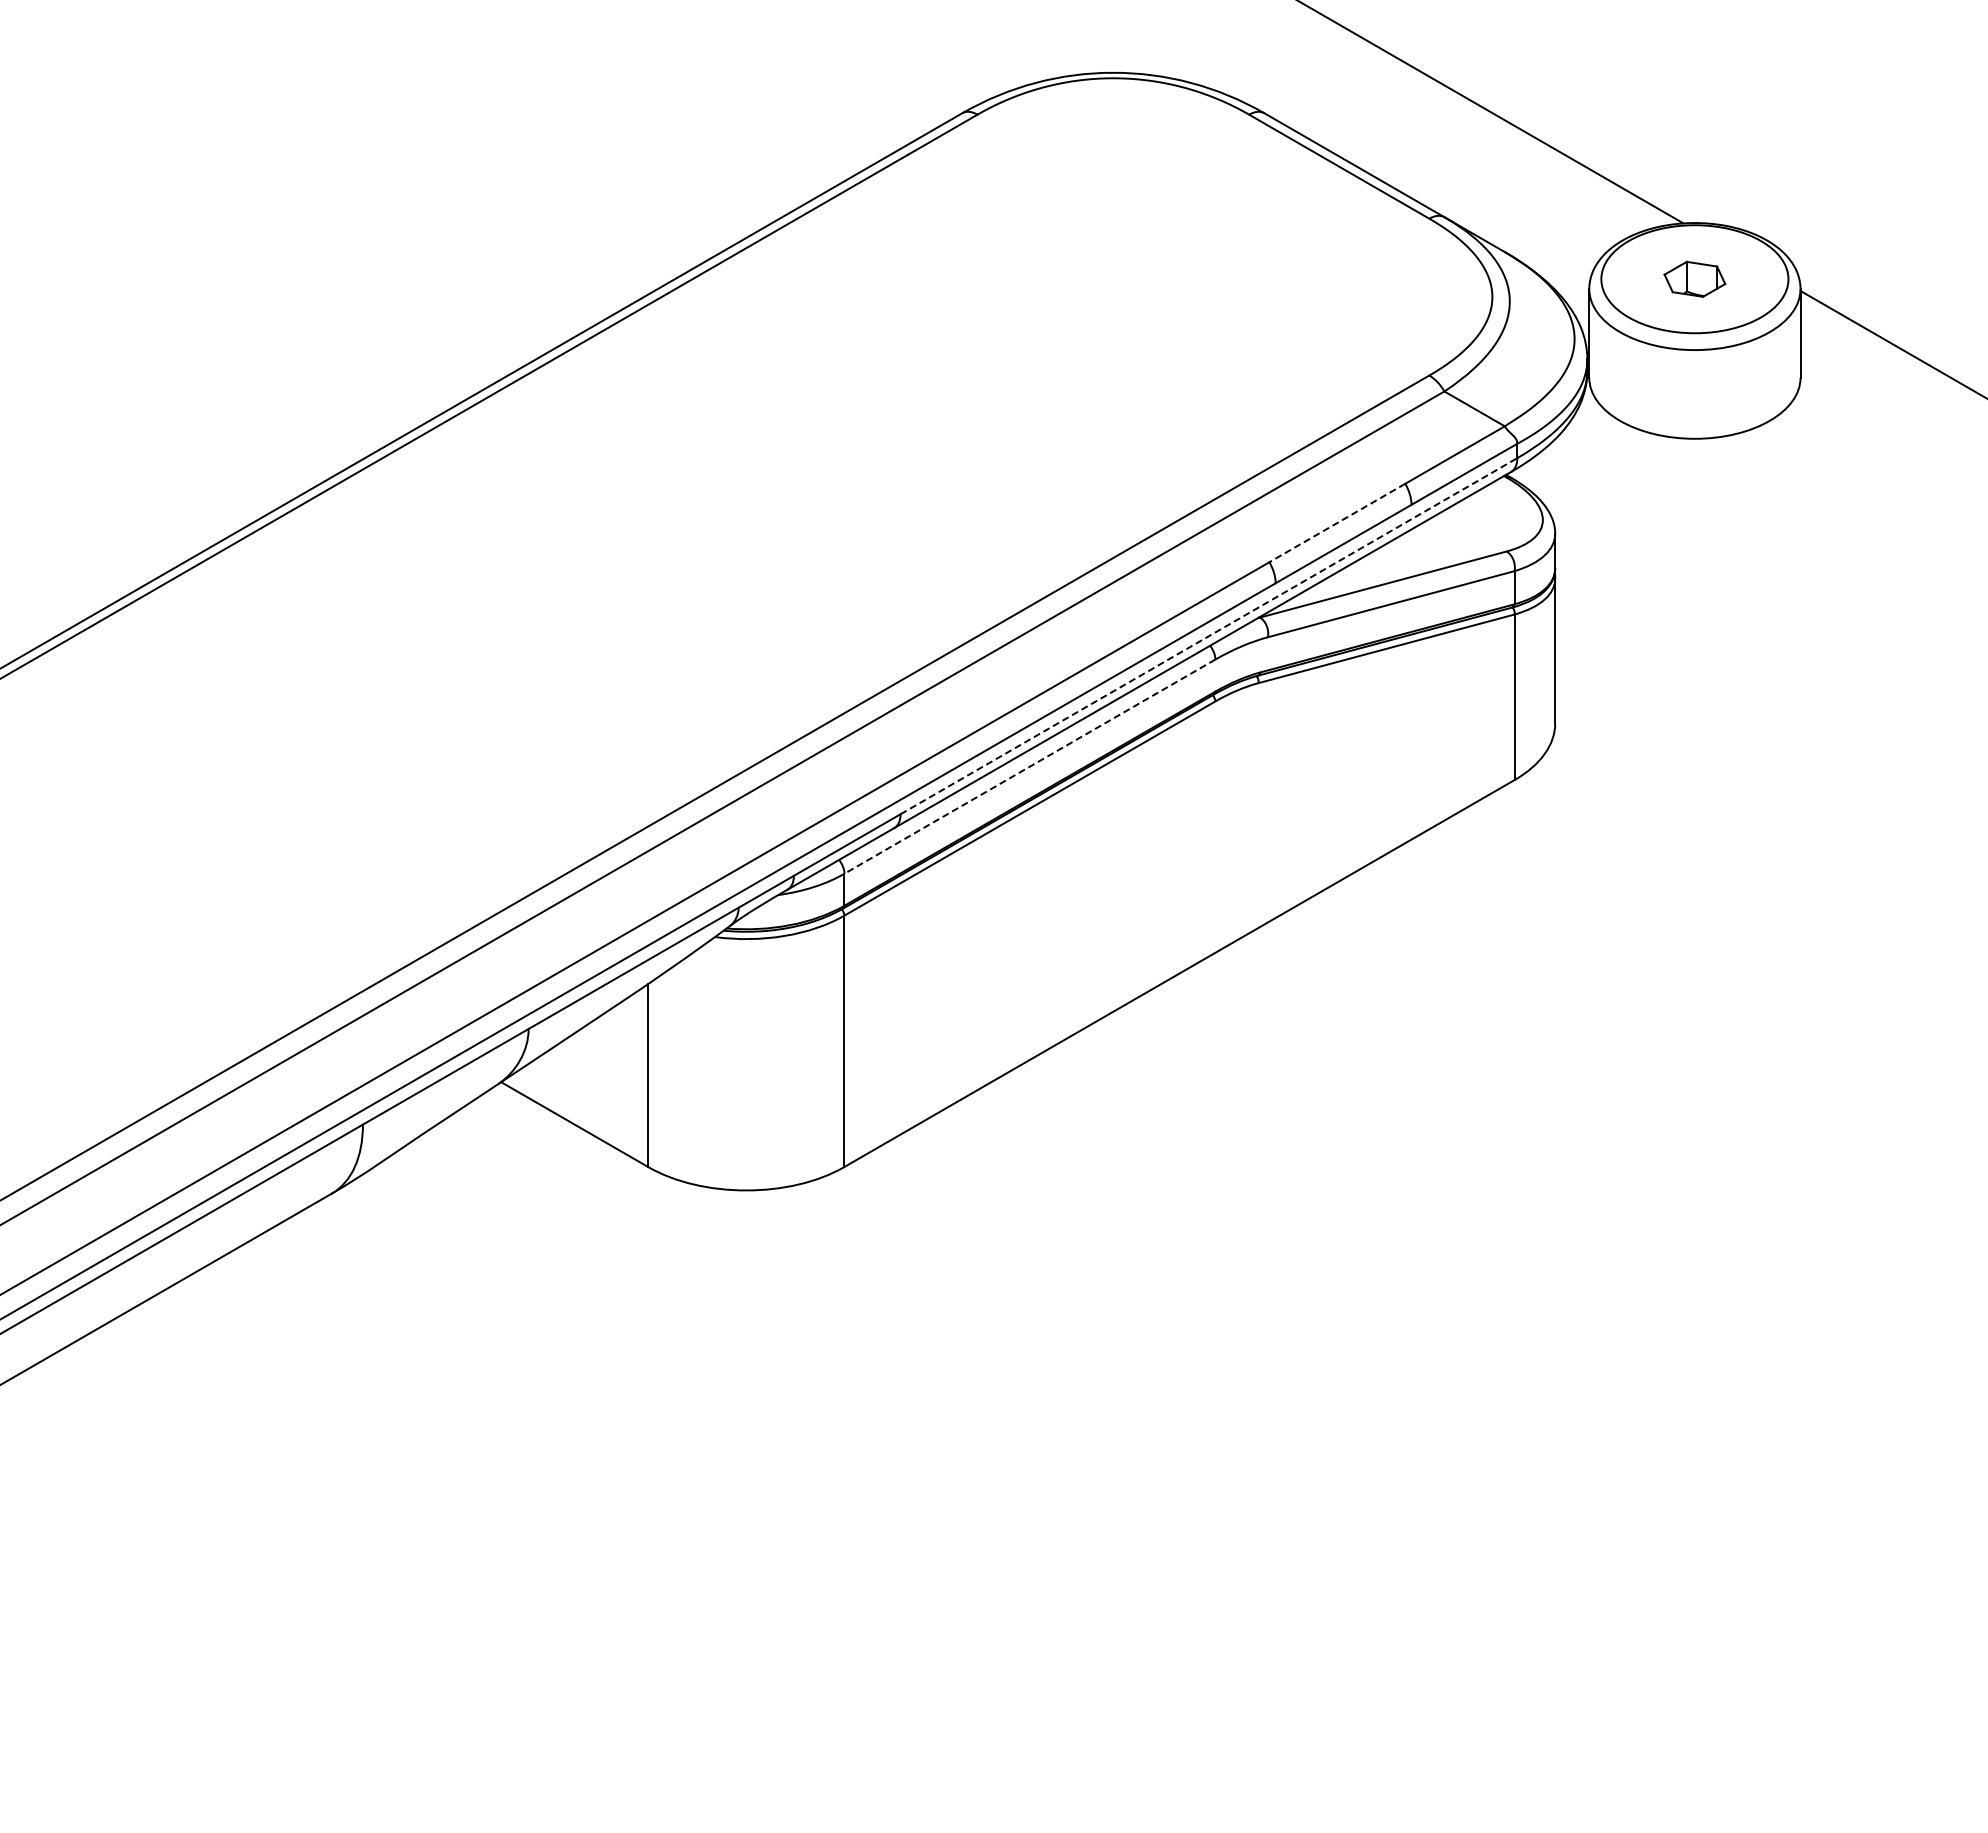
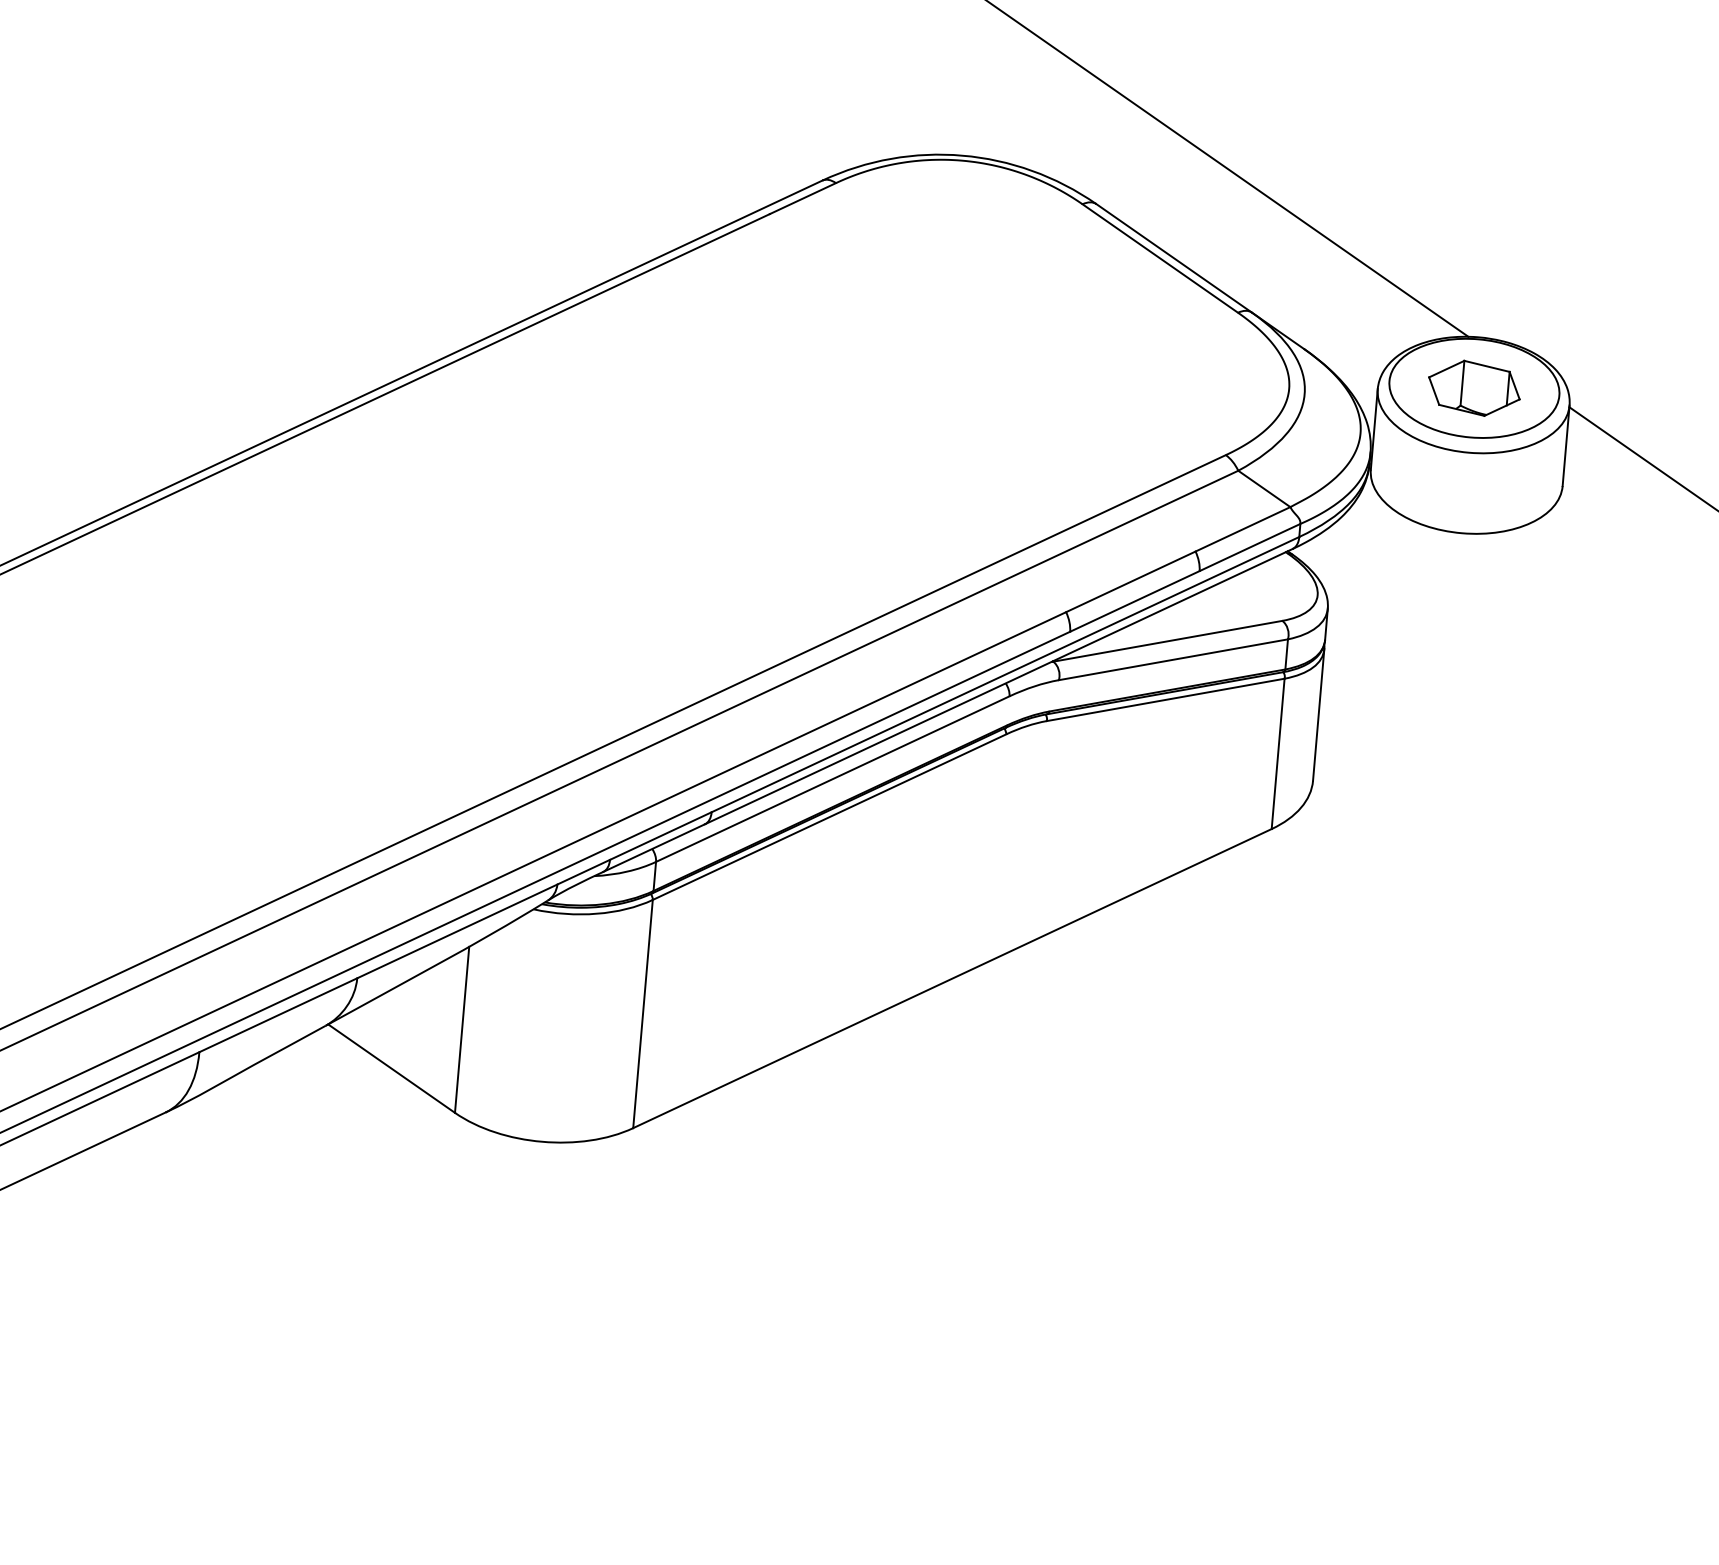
part: (1694, 279) -> (1474, 388), size x1.67
line: (1336, 523) -> (1130, 582), dashed -> solid
line: (1209, 635) -> (1006, 674), dashed -> solid
line: (1029, 766) -> (832, 778), dashed -> solid

